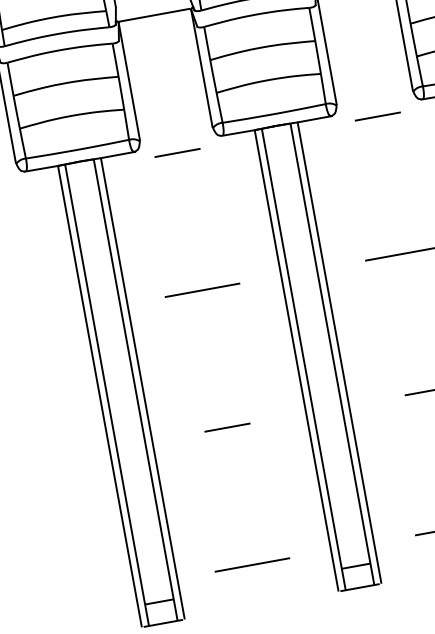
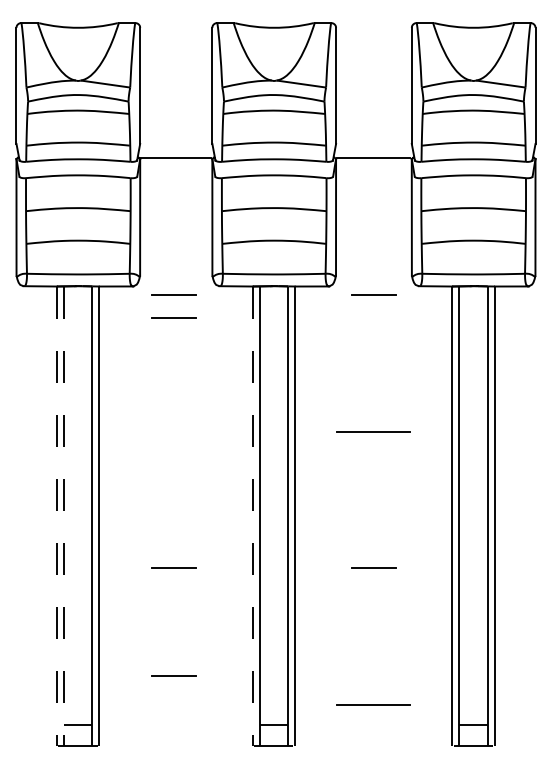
line: (181, 175) -> (173, 317), added
line: (201, 290) -> (173, 431), removed
line: (296, 361) -> (252, 516), solid -> dashed
line: (106, 395) -> (63, 516), solid -> dashed
line: (99, 396) -> (56, 516), solid -> dashed
line: (246, 535) -> (173, 675), added
line: (251, 565) -> (173, 705), removed

